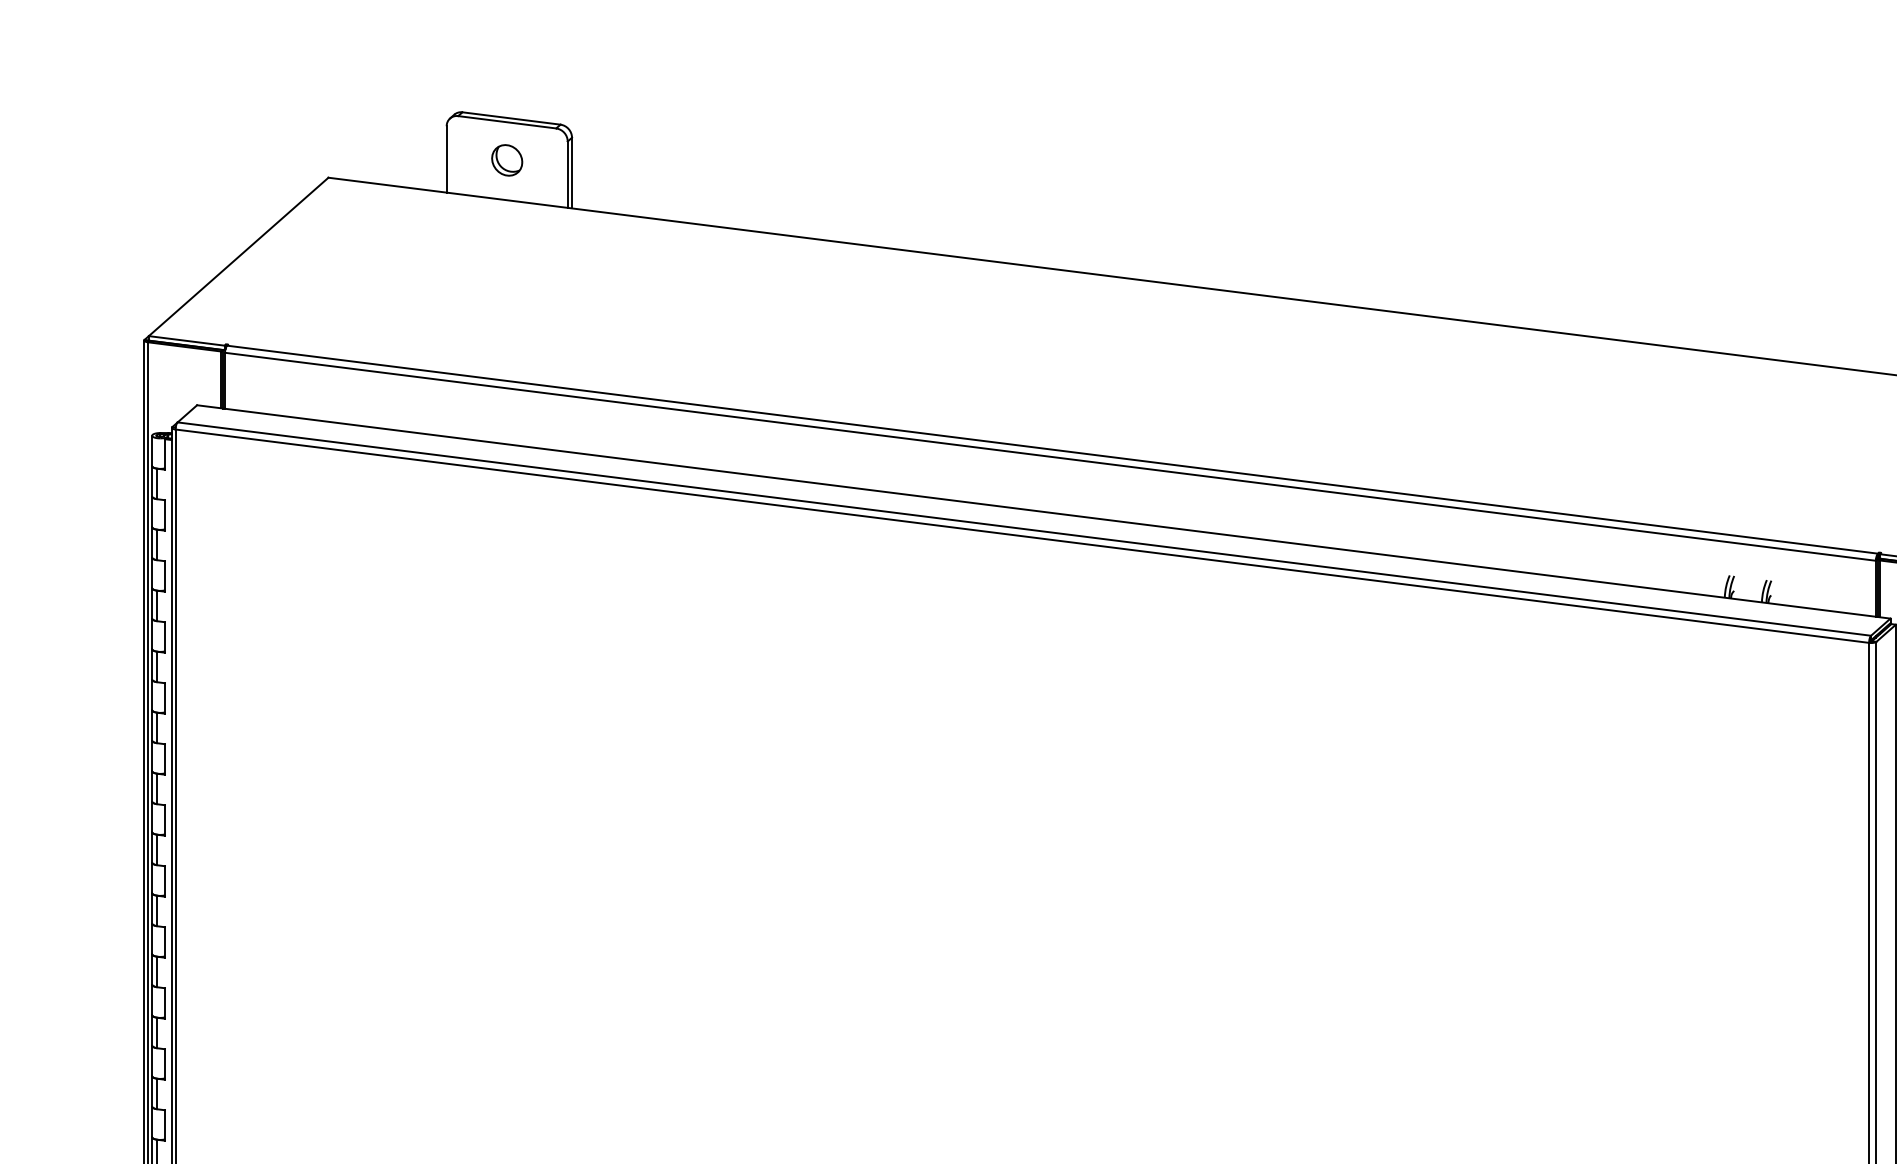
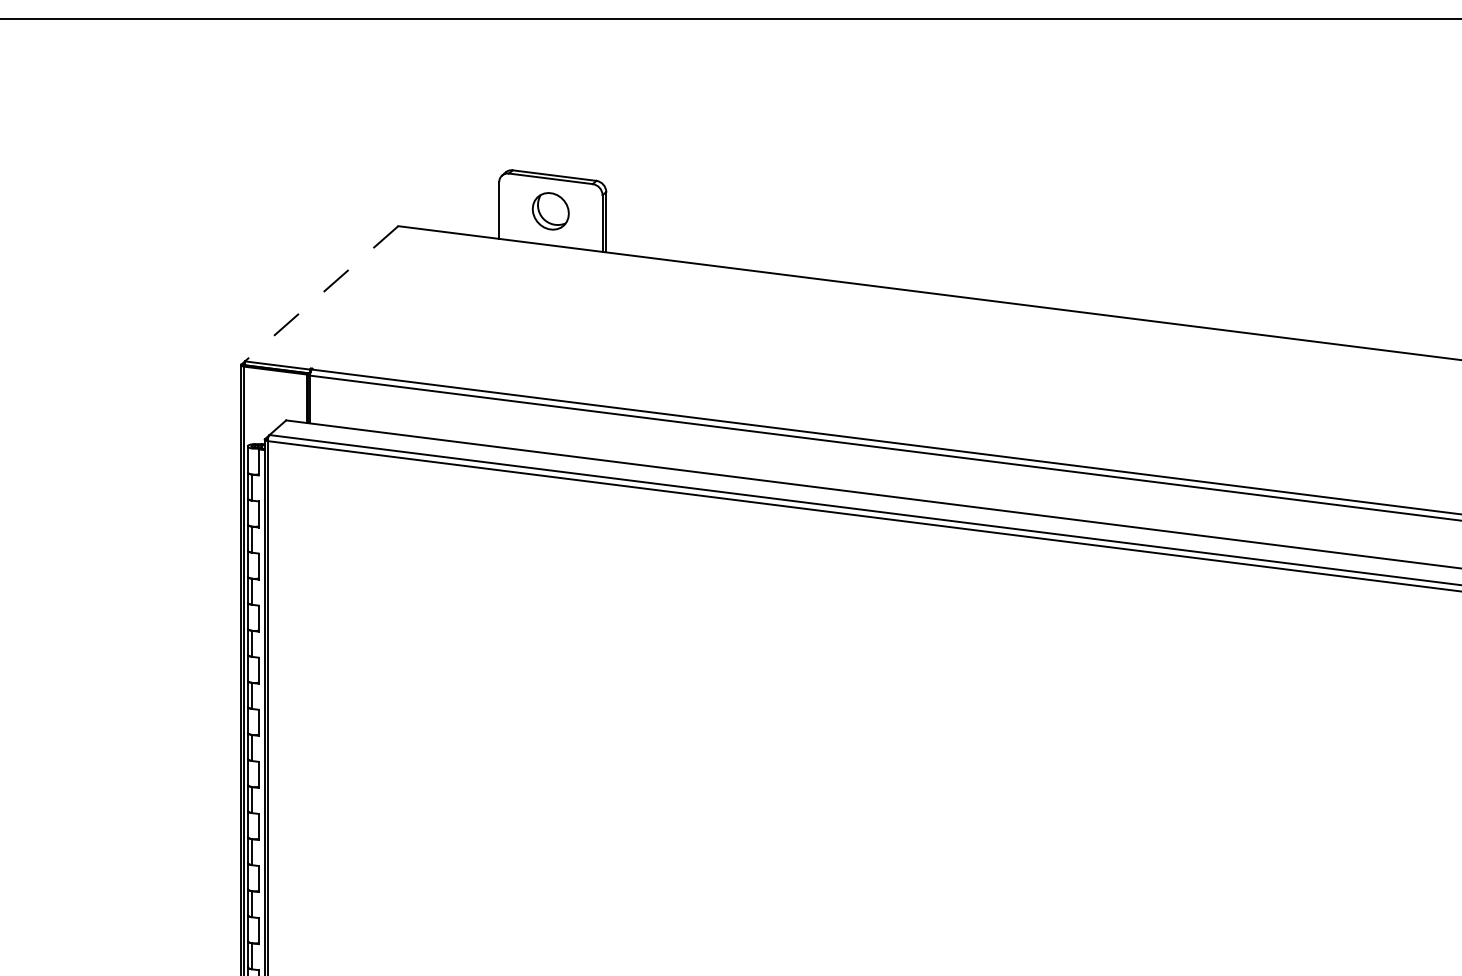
part: (507, 160) -> (551, 211), size x1.4
line: (238, 256) -> (321, 293), solid -> dashed

